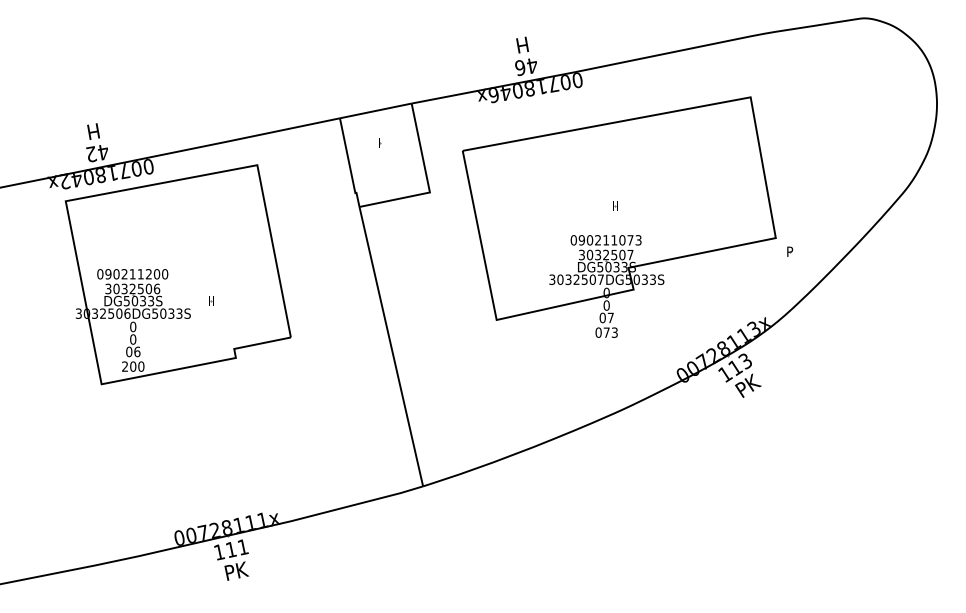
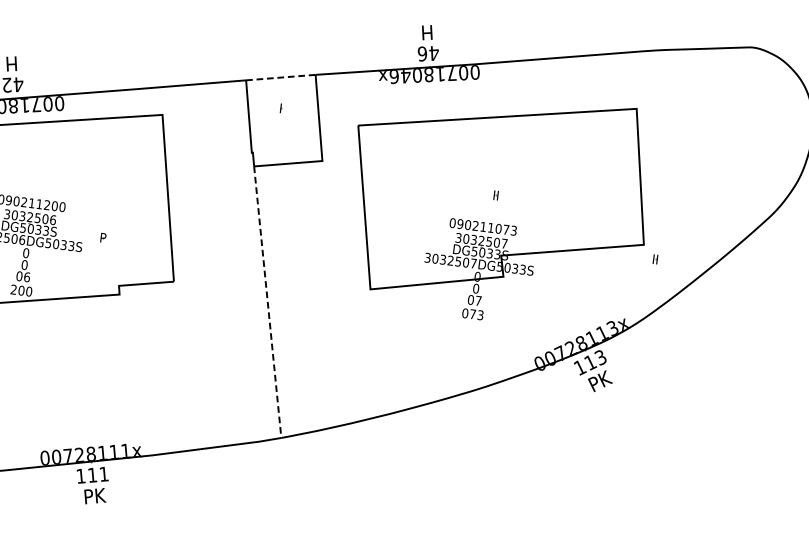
line: (375, 110) -> (280, 77), solid -> dashed
text: (790, 251) -> (656, 259), P -> II
text: (211, 300) -> (103, 237), II -> P
line: (391, 347) -> (267, 303), solid -> dashed

